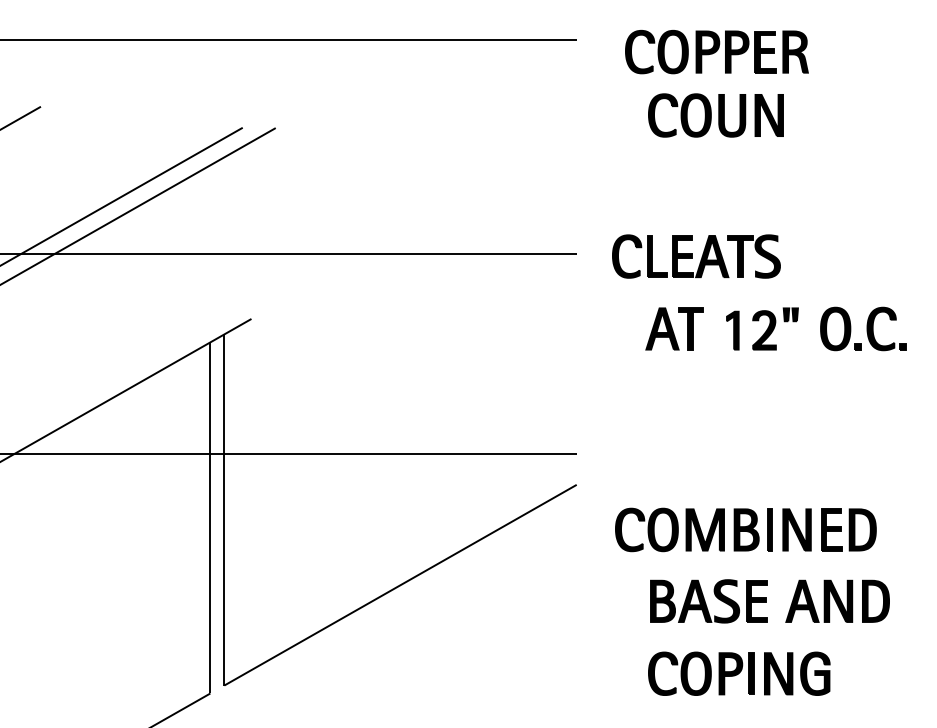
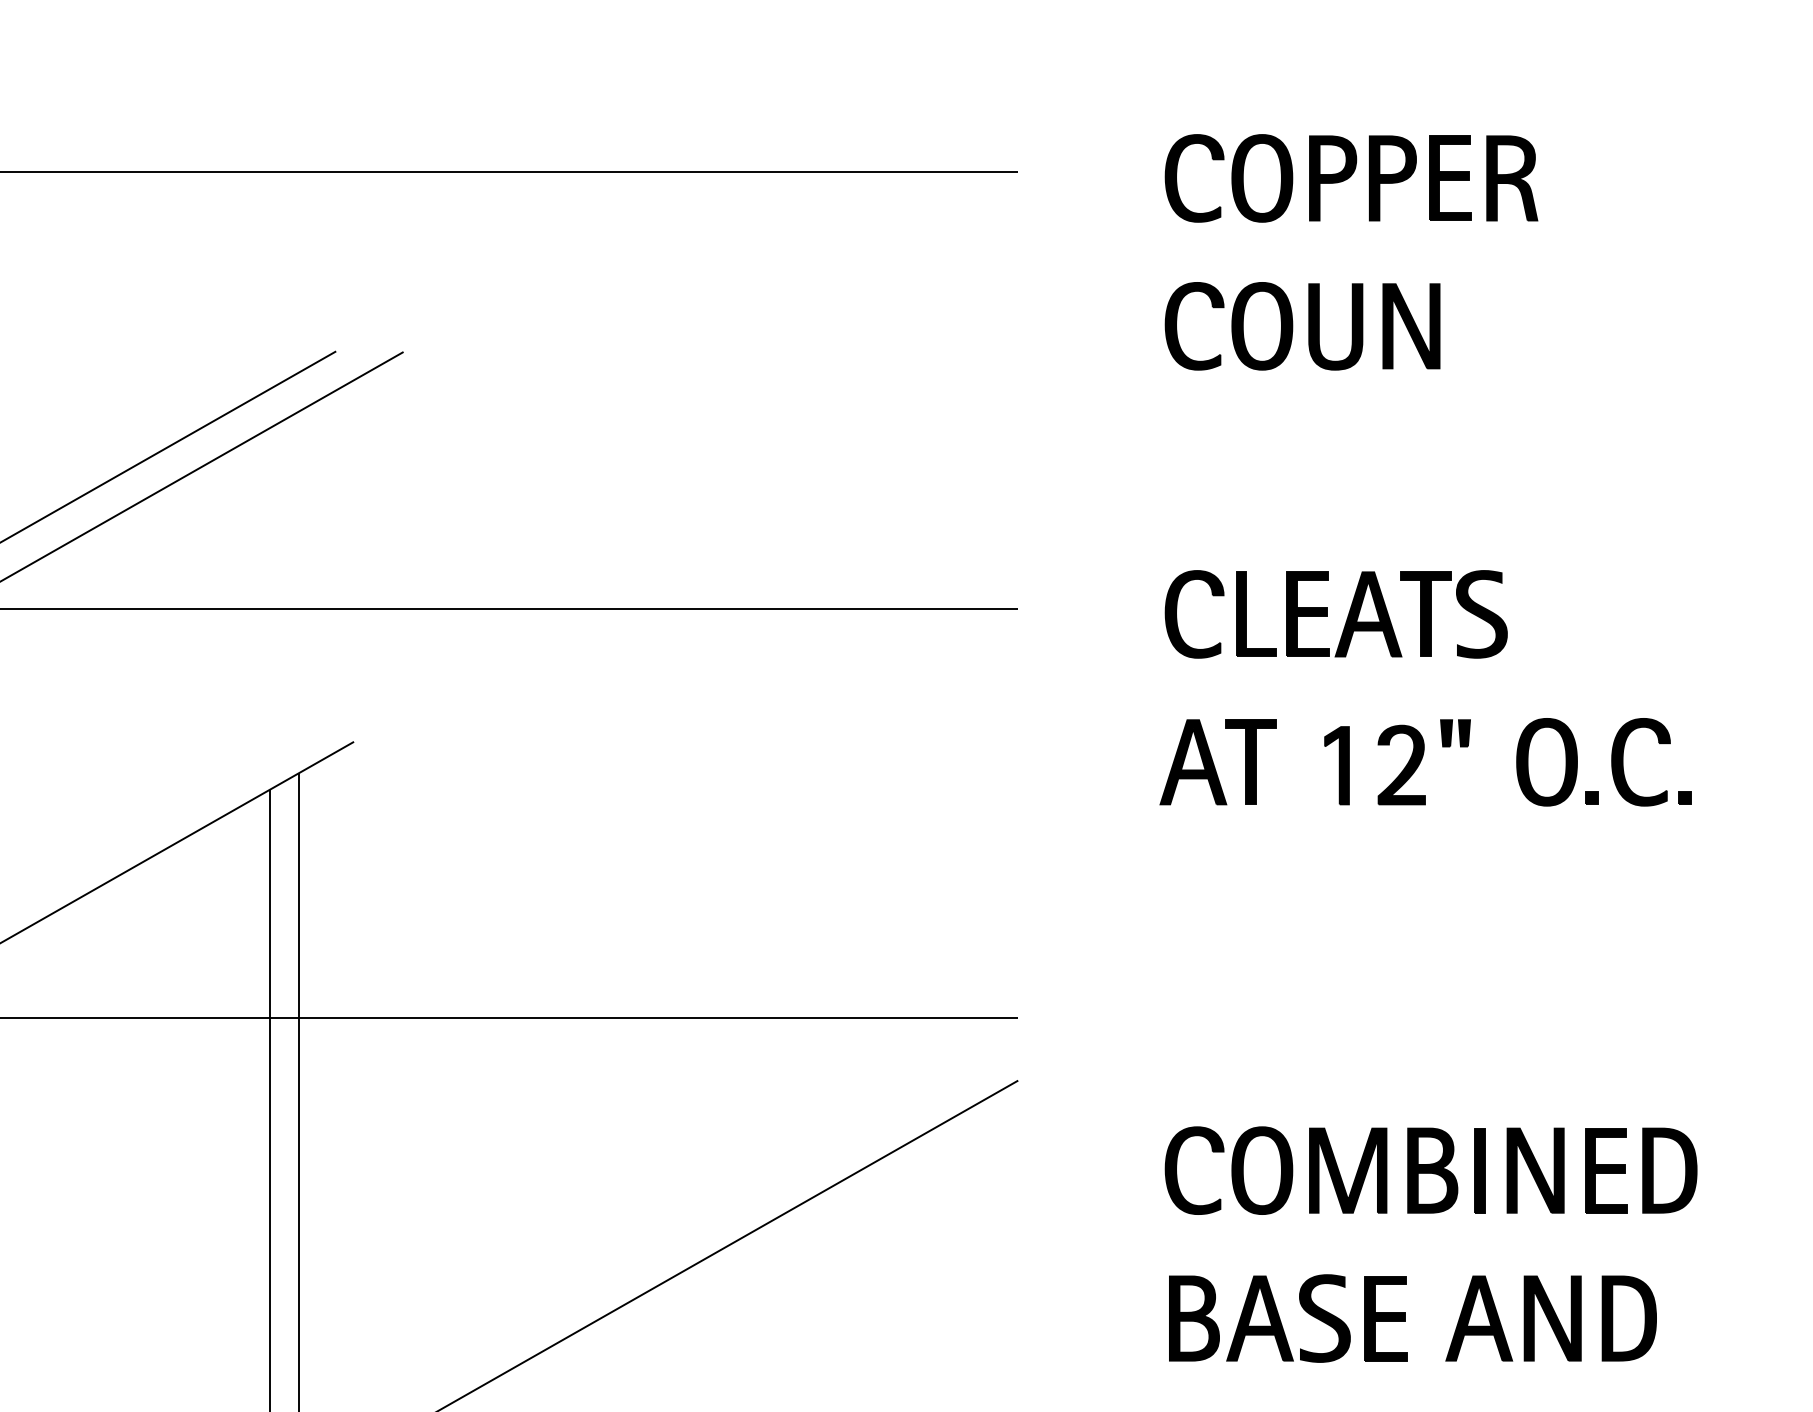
part: (716, 52) -> (1350, 179), moved
part: (696, 256) -> (1336, 614), moved
part: (745, 529) -> (1430, 1169), moved

